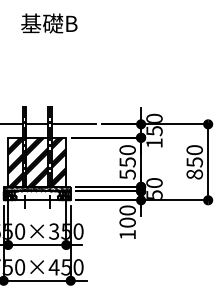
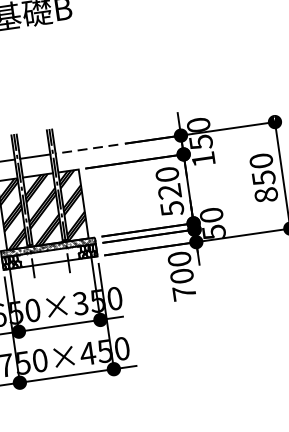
line: (73, 124) -> (86, 149), solid -> dashed
text: (127, 162) -> (169, 191), 550 -> 520
text: (127, 234) -> (184, 292), 100 -> 700

